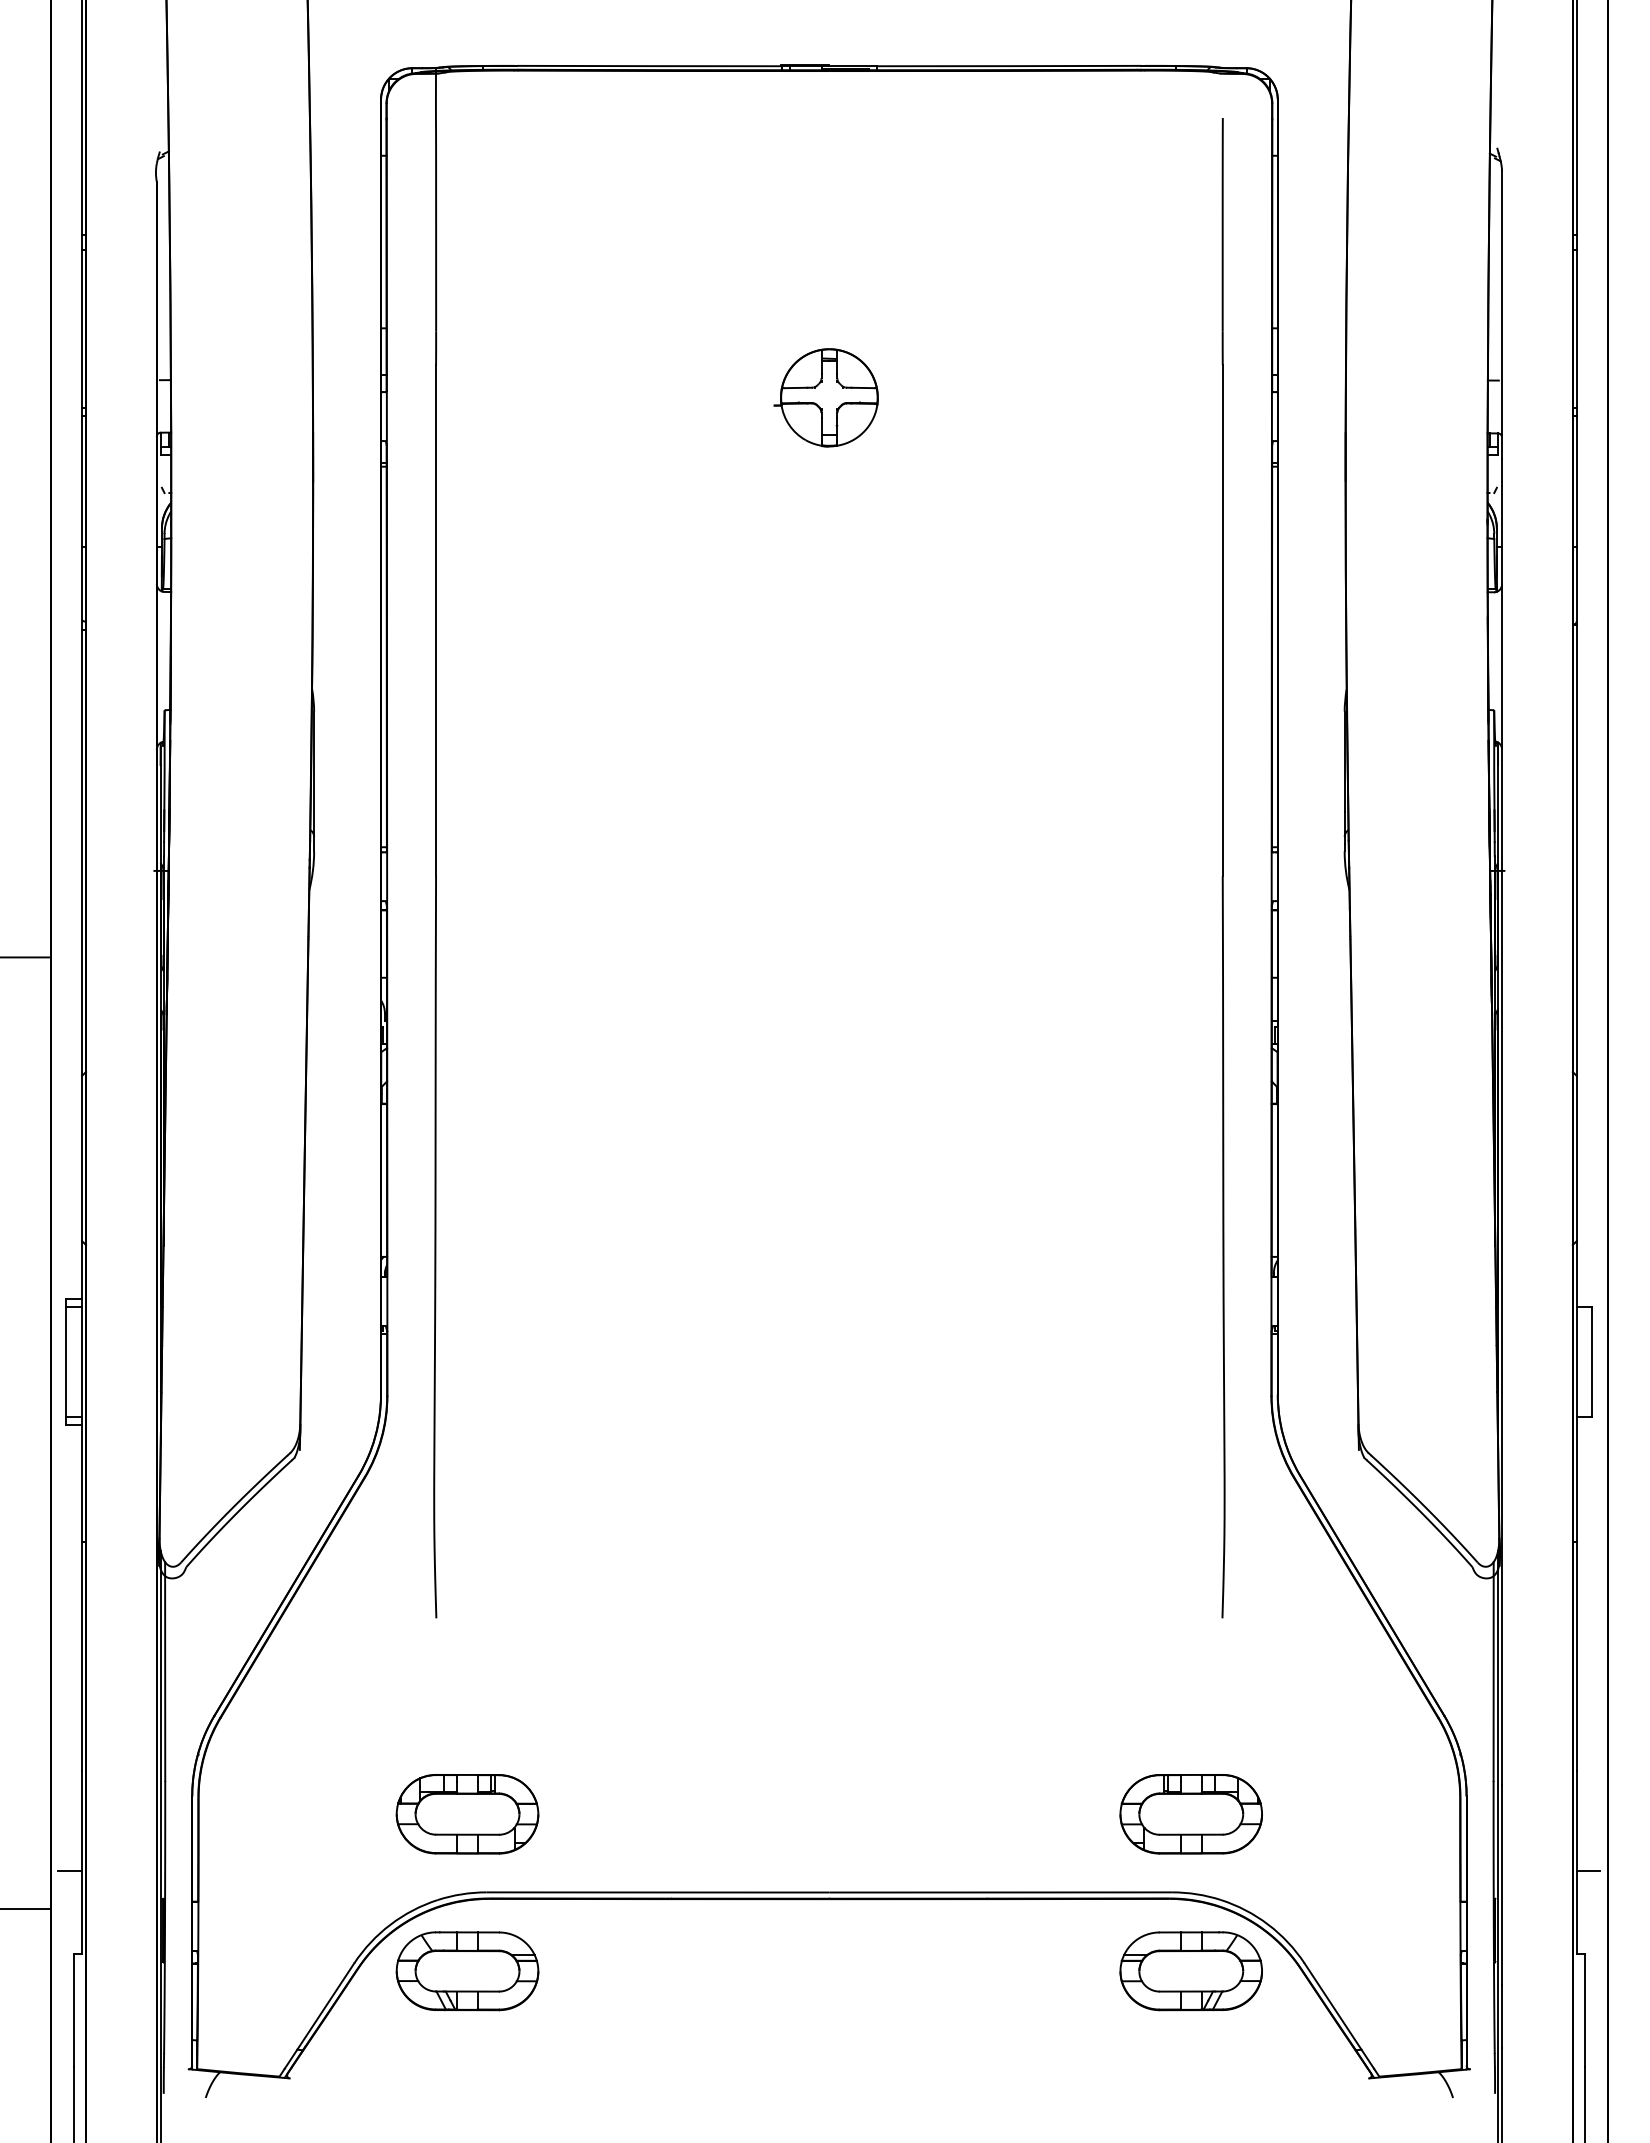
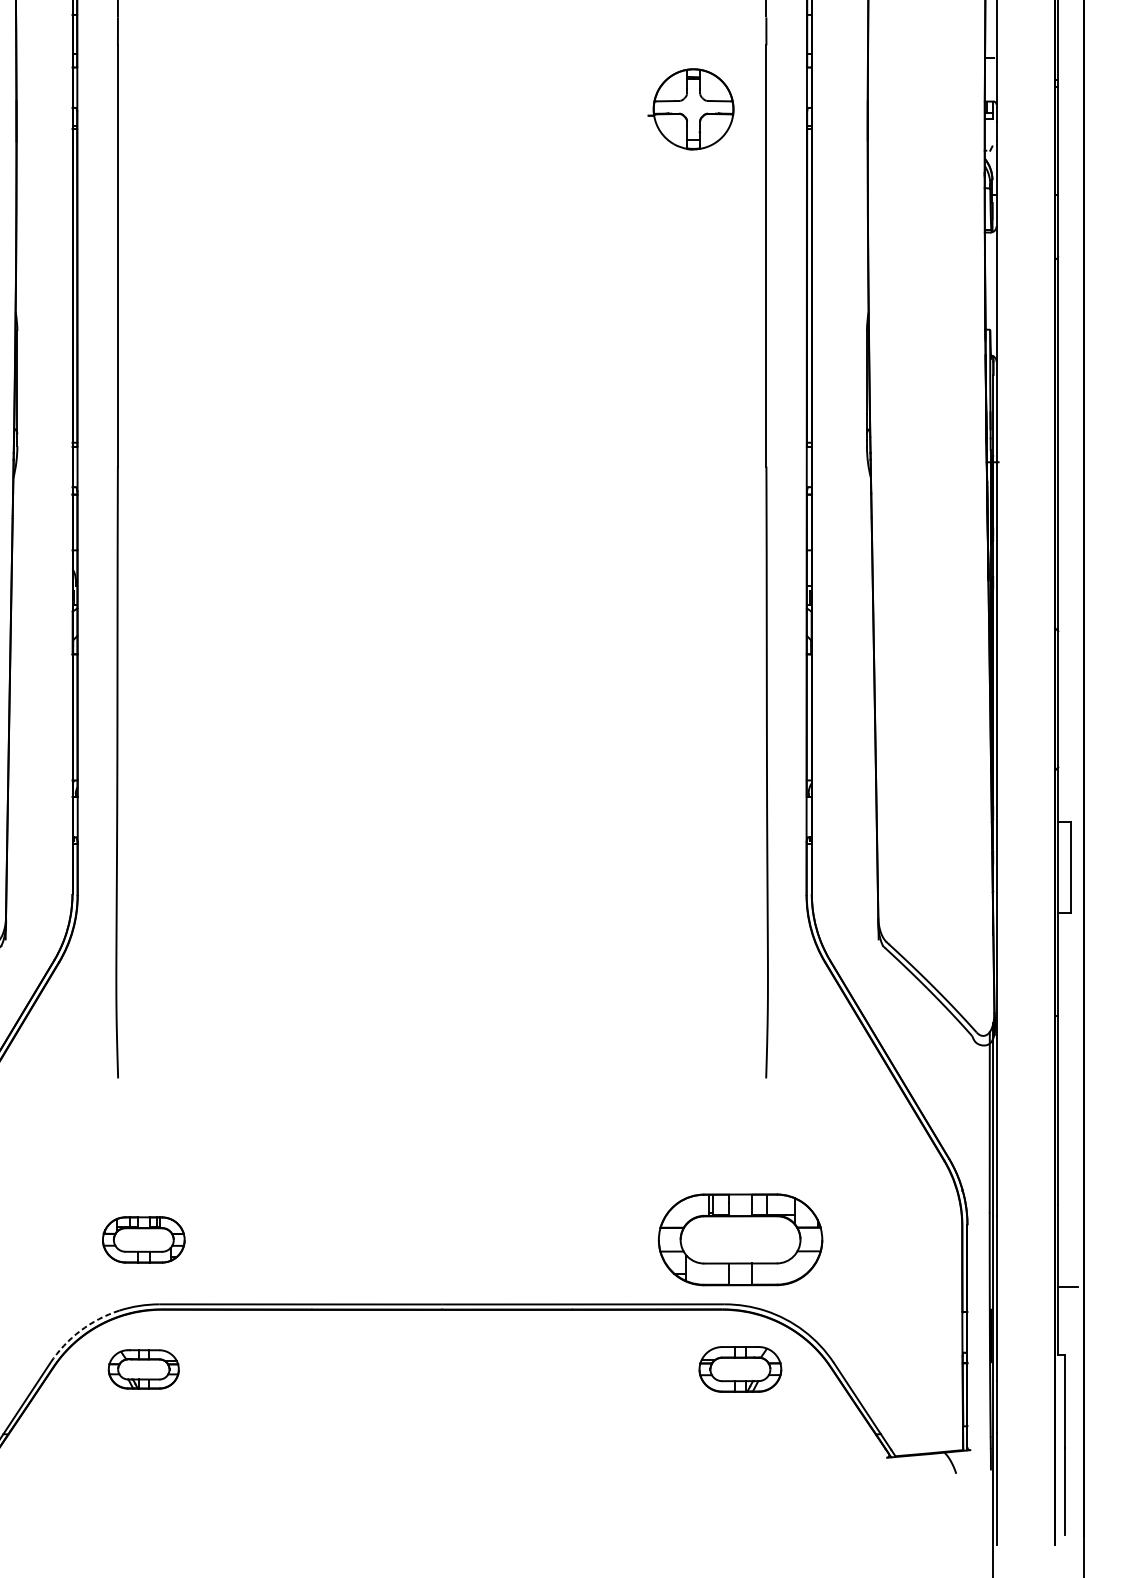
part: (825, 397) -> (690, 109), moved
part: (467, 1814) -> (143, 1240), size x0.7
part: (1190, 1814) -> (739, 1240), size x1.4
arc: (390, 1924) -> (80, 1330), solid -> dashed
part: (467, 1971) -> (143, 1369), size x0.6
part: (1190, 1971) -> (739, 1369), size x0.7

